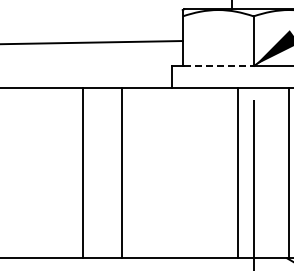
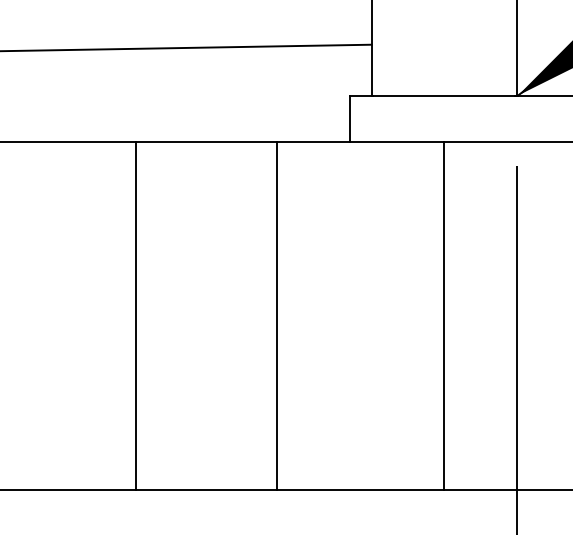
line: (218, 65) -> (444, 94), dashed -> solid
line: (82, 173) -> (135, 316), moved
line: (121, 173) -> (276, 316), moved
line: (238, 173) -> (444, 316), moved

